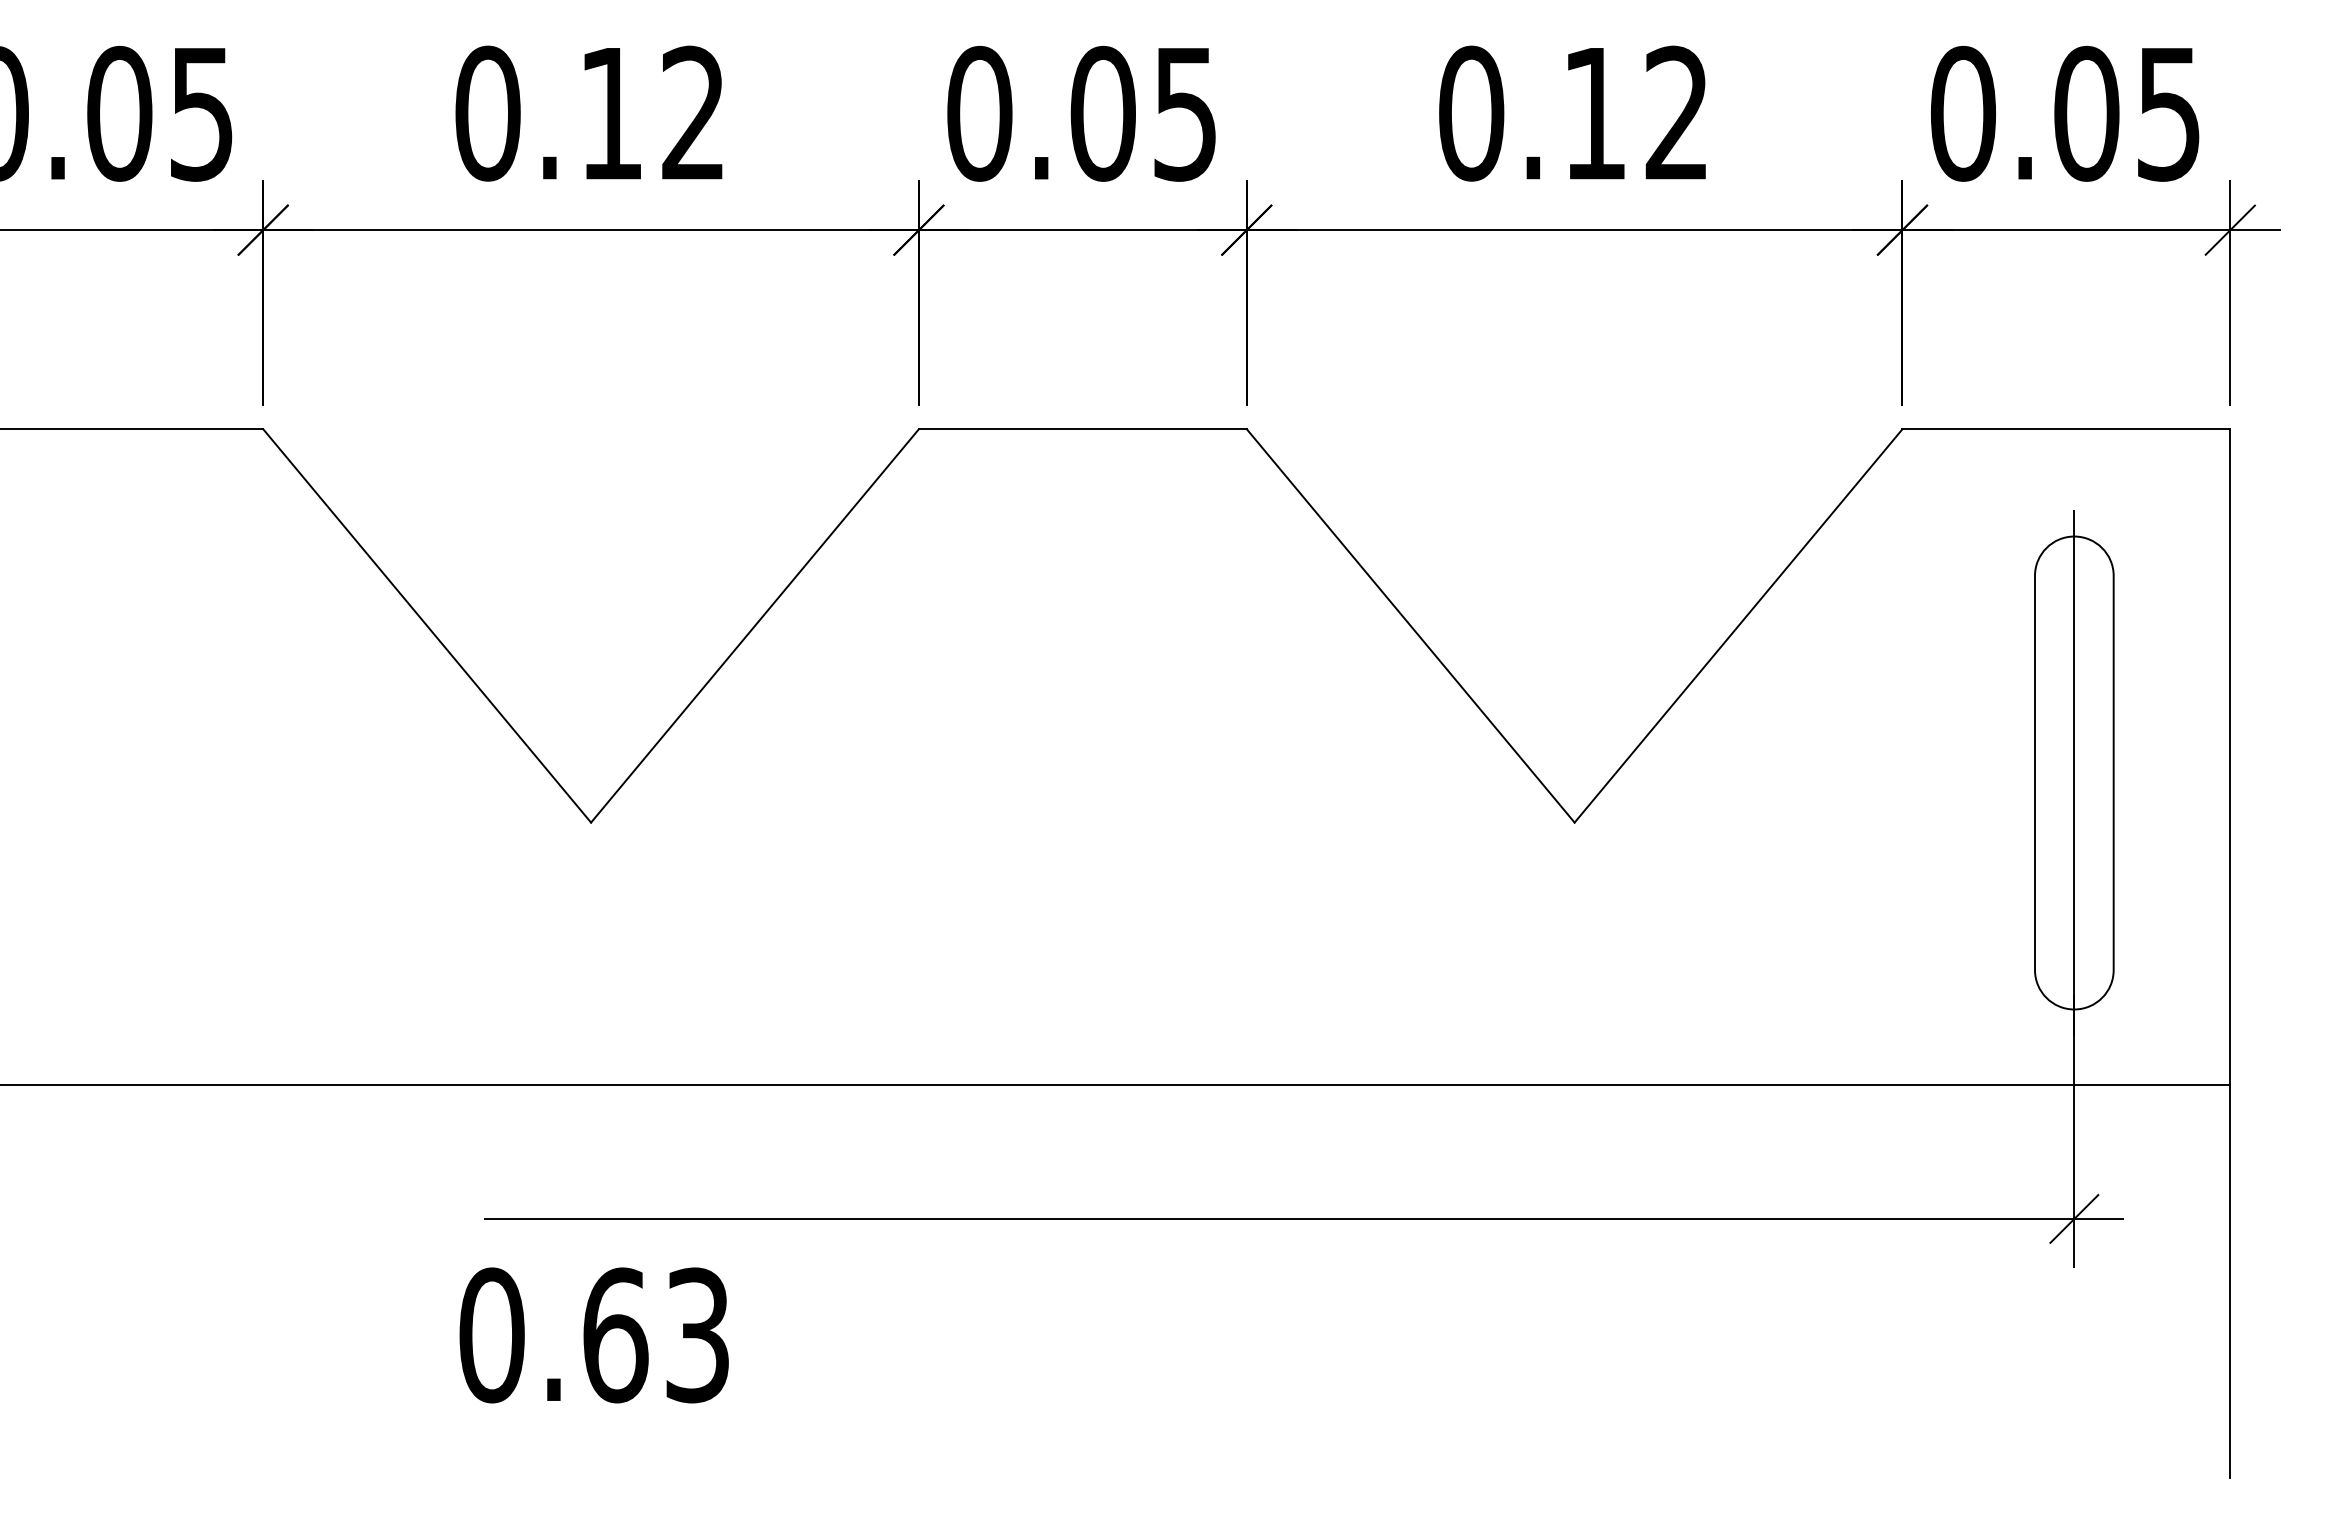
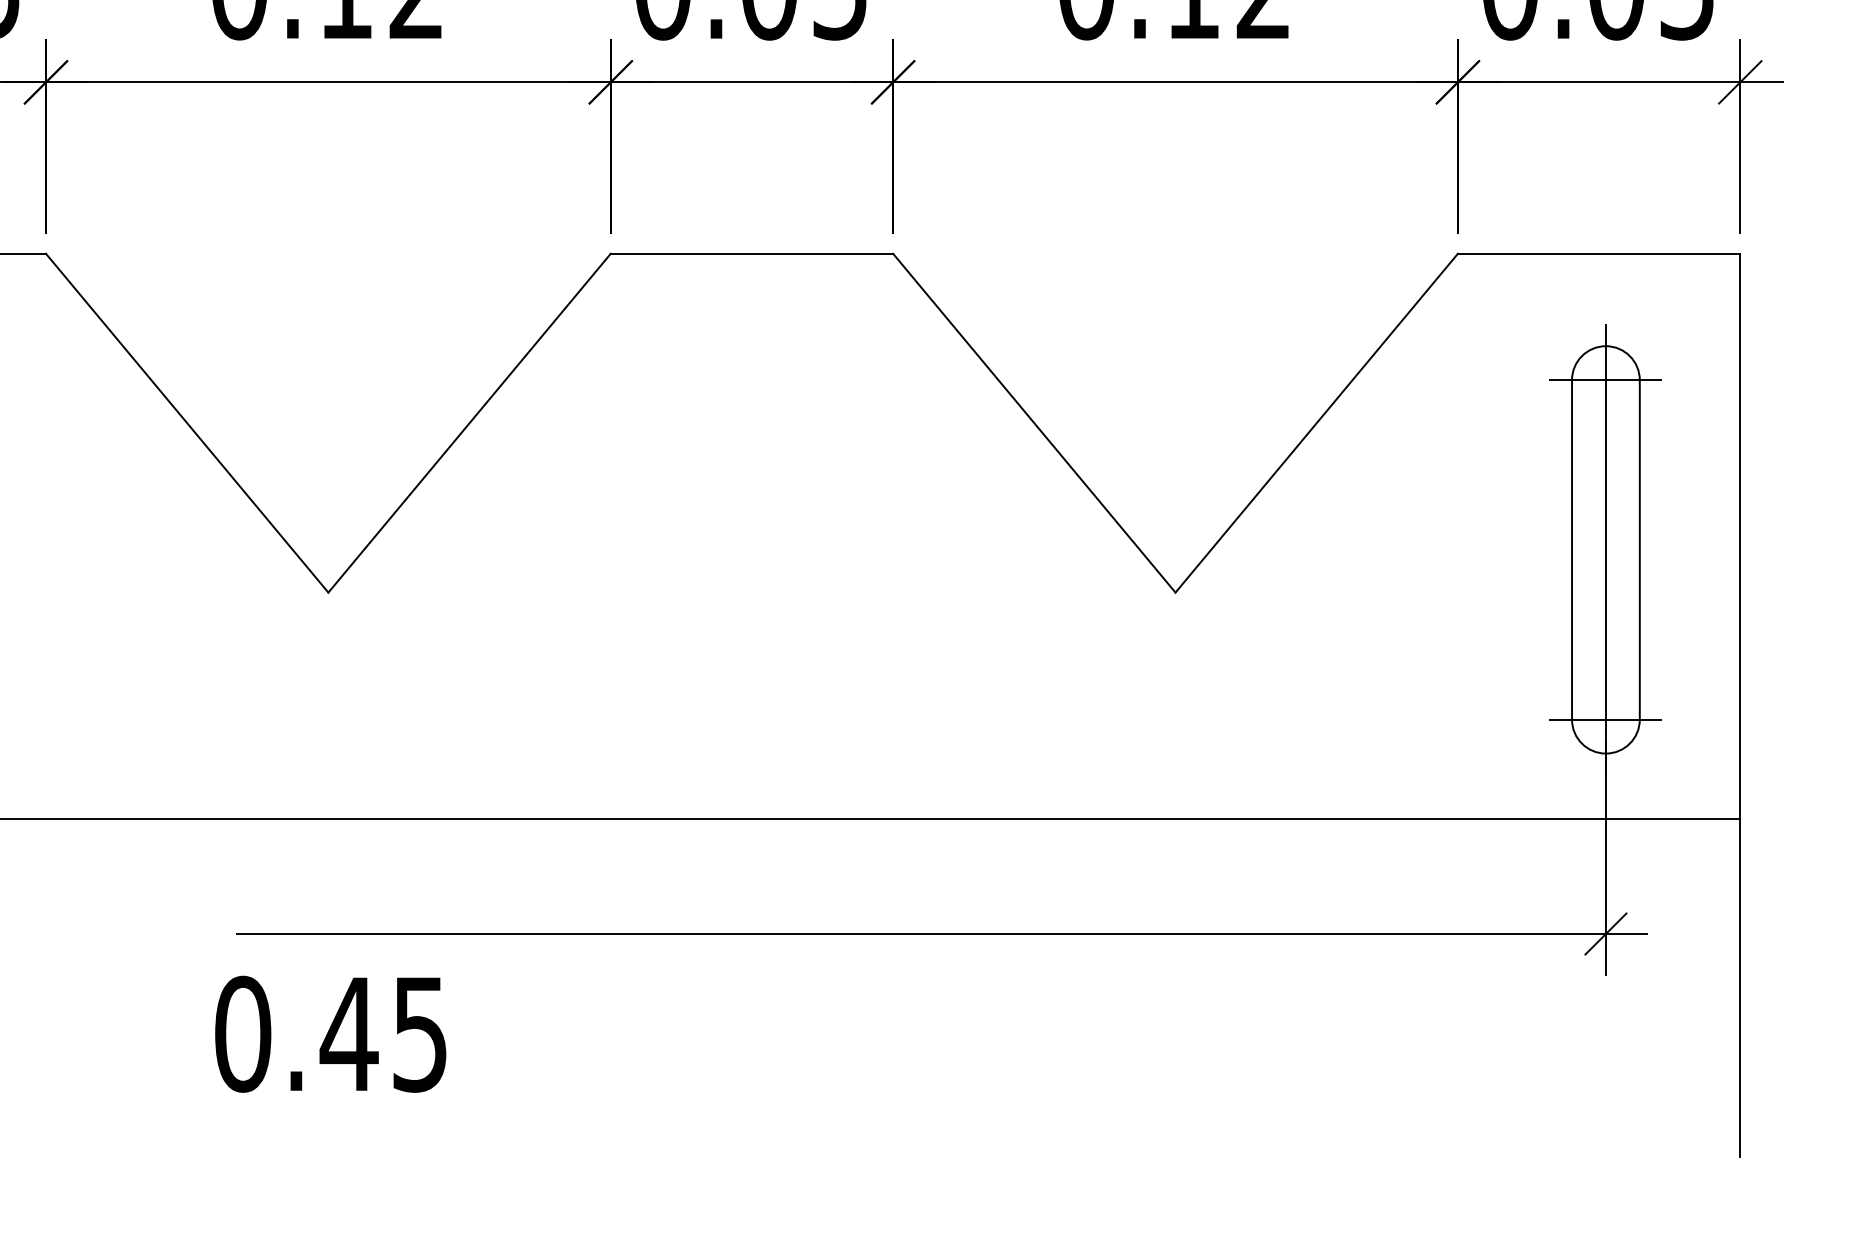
line: (2073, 575) -> (1605, 379), added
line: (2073, 970) -> (1605, 719), added
text: (654, 1335) -> (383, 1034), 0.63 -> 0.45

